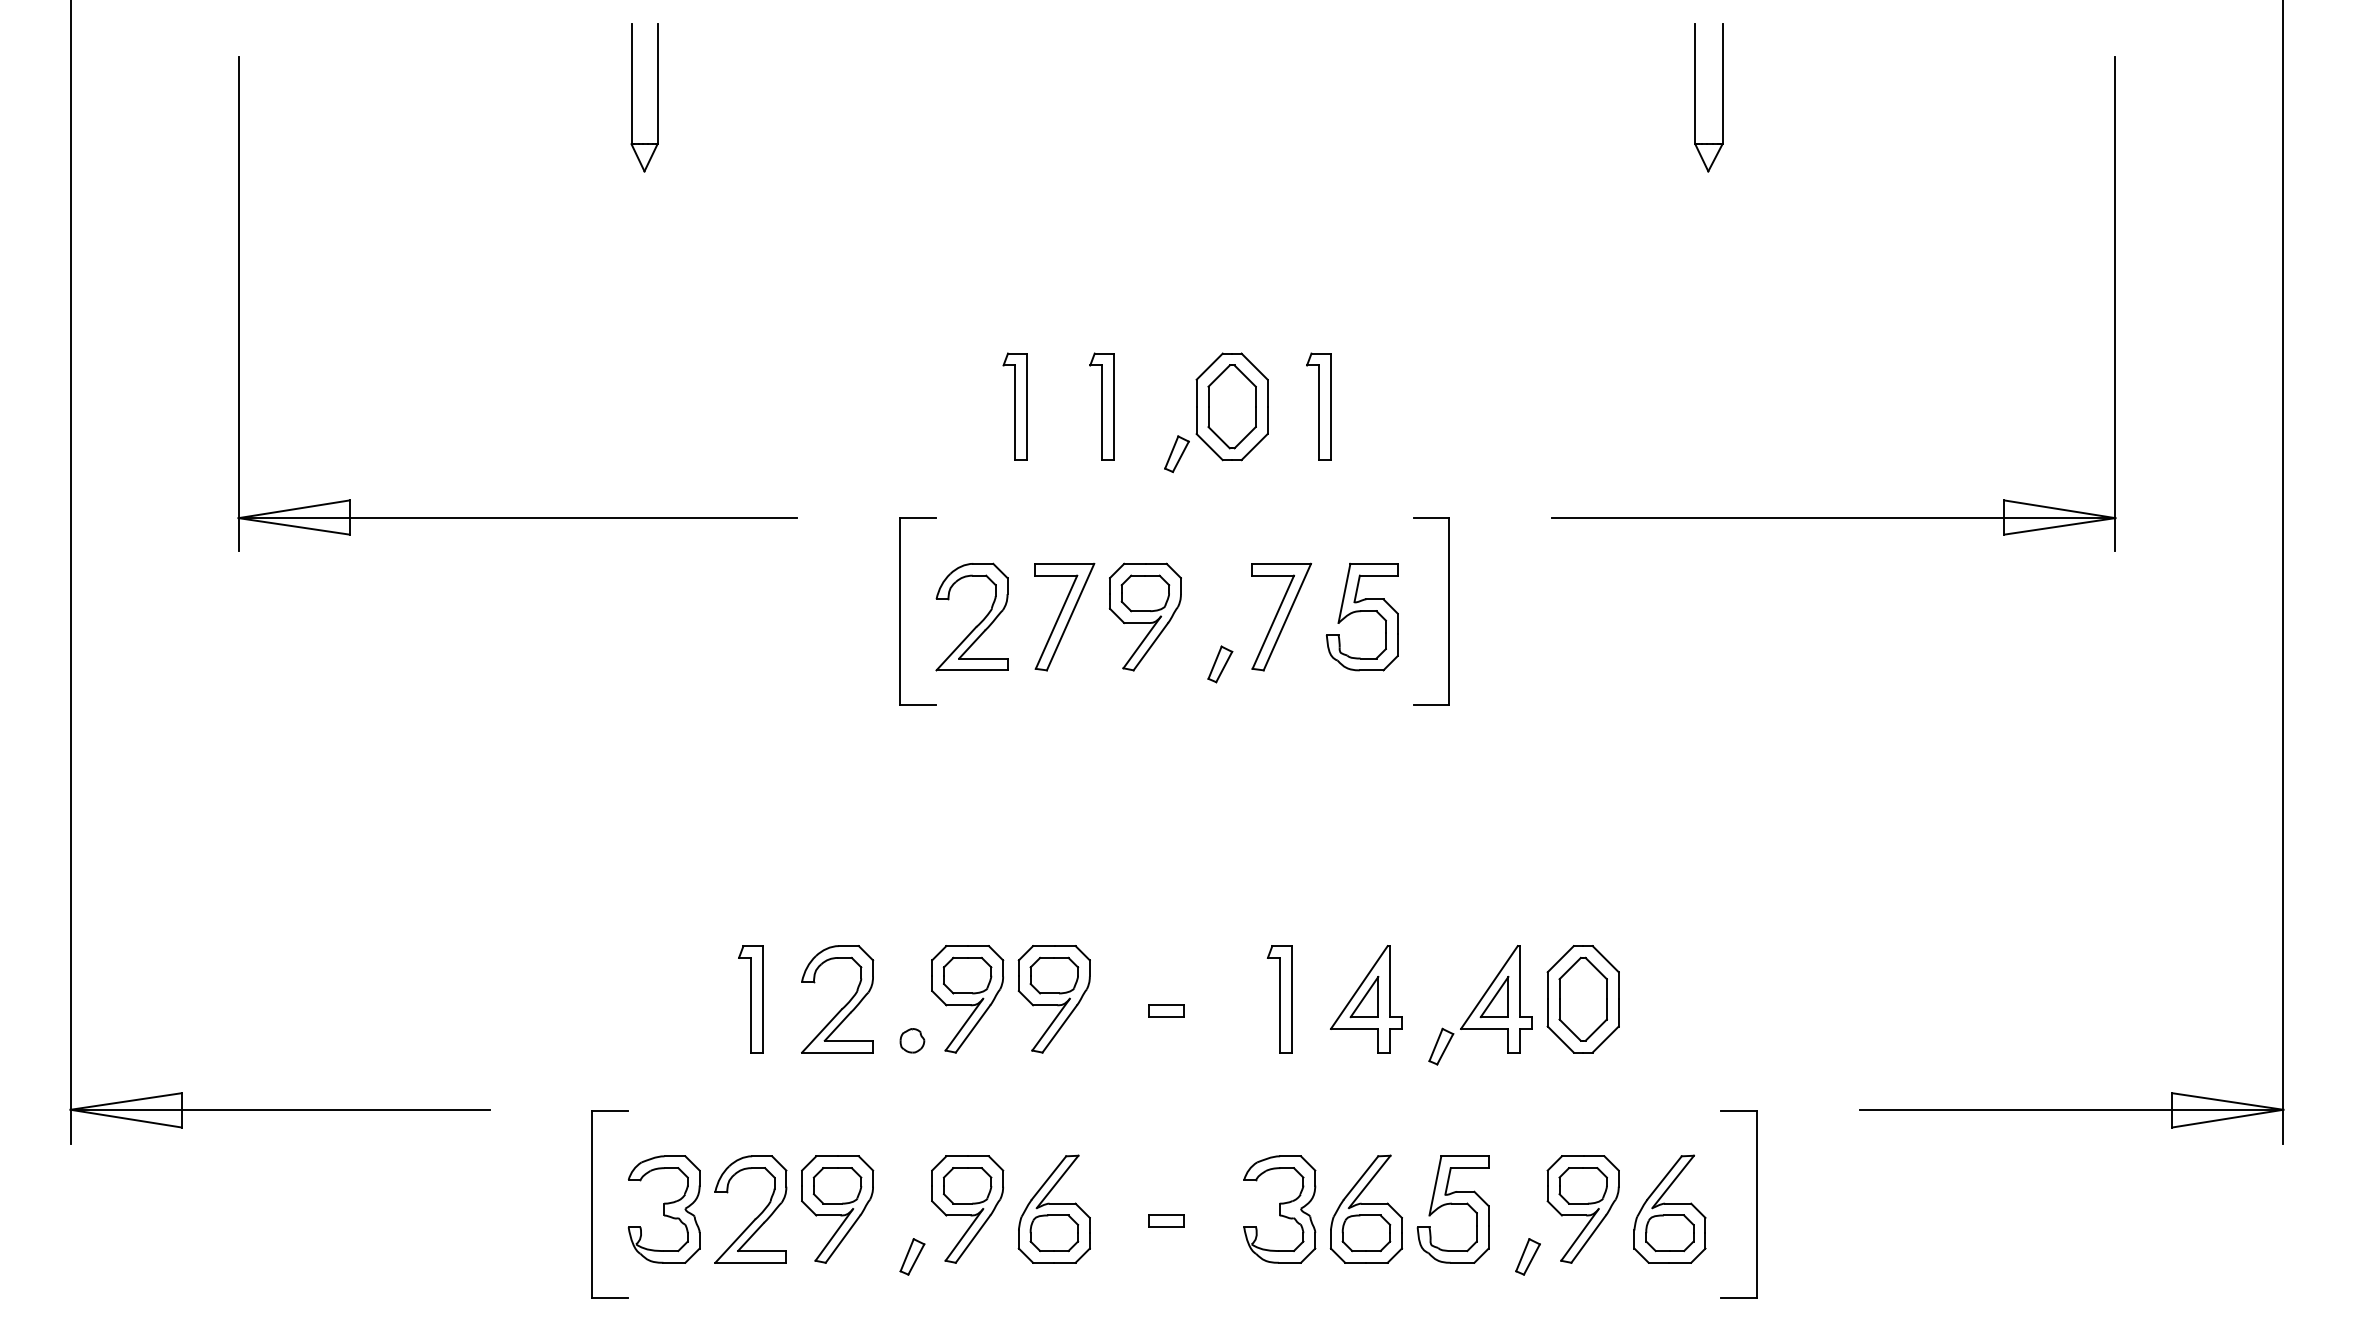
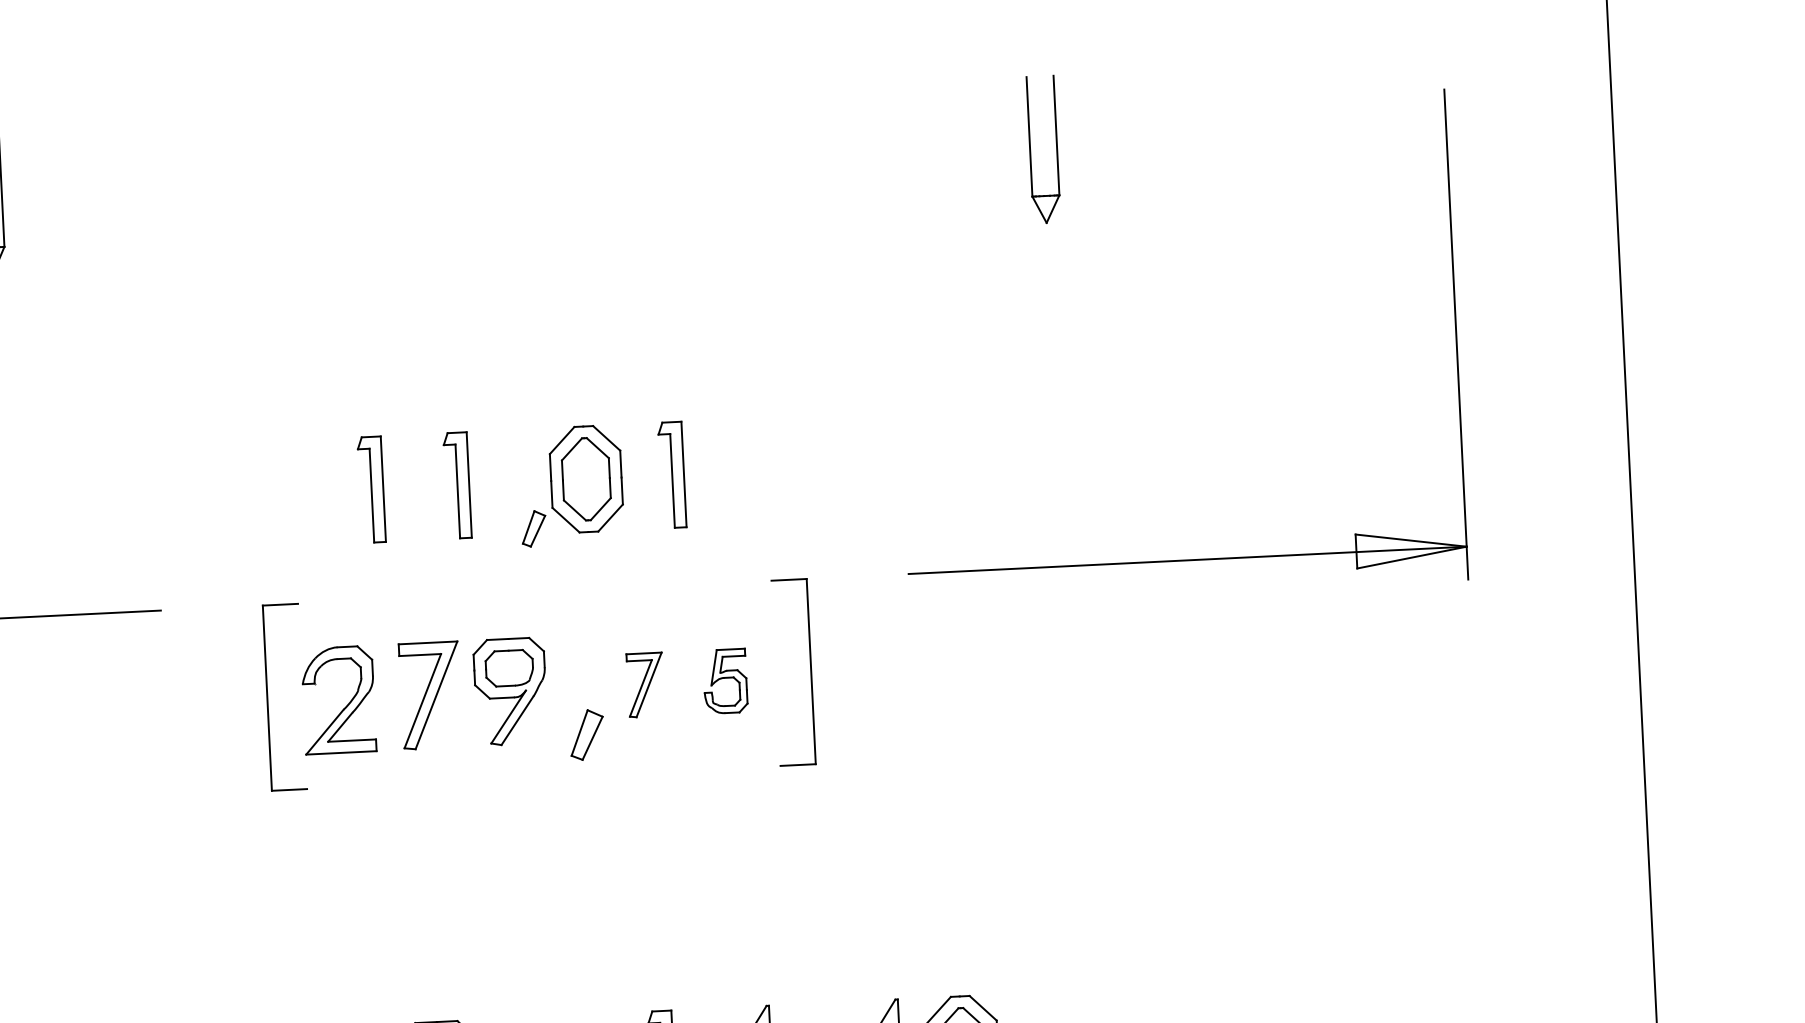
part: (1281, 616) -> (645, 684), size x0.6
part: (1361, 617) -> (724, 681), size x0.6
part: (1220, 664) -> (587, 735), size x1.4

